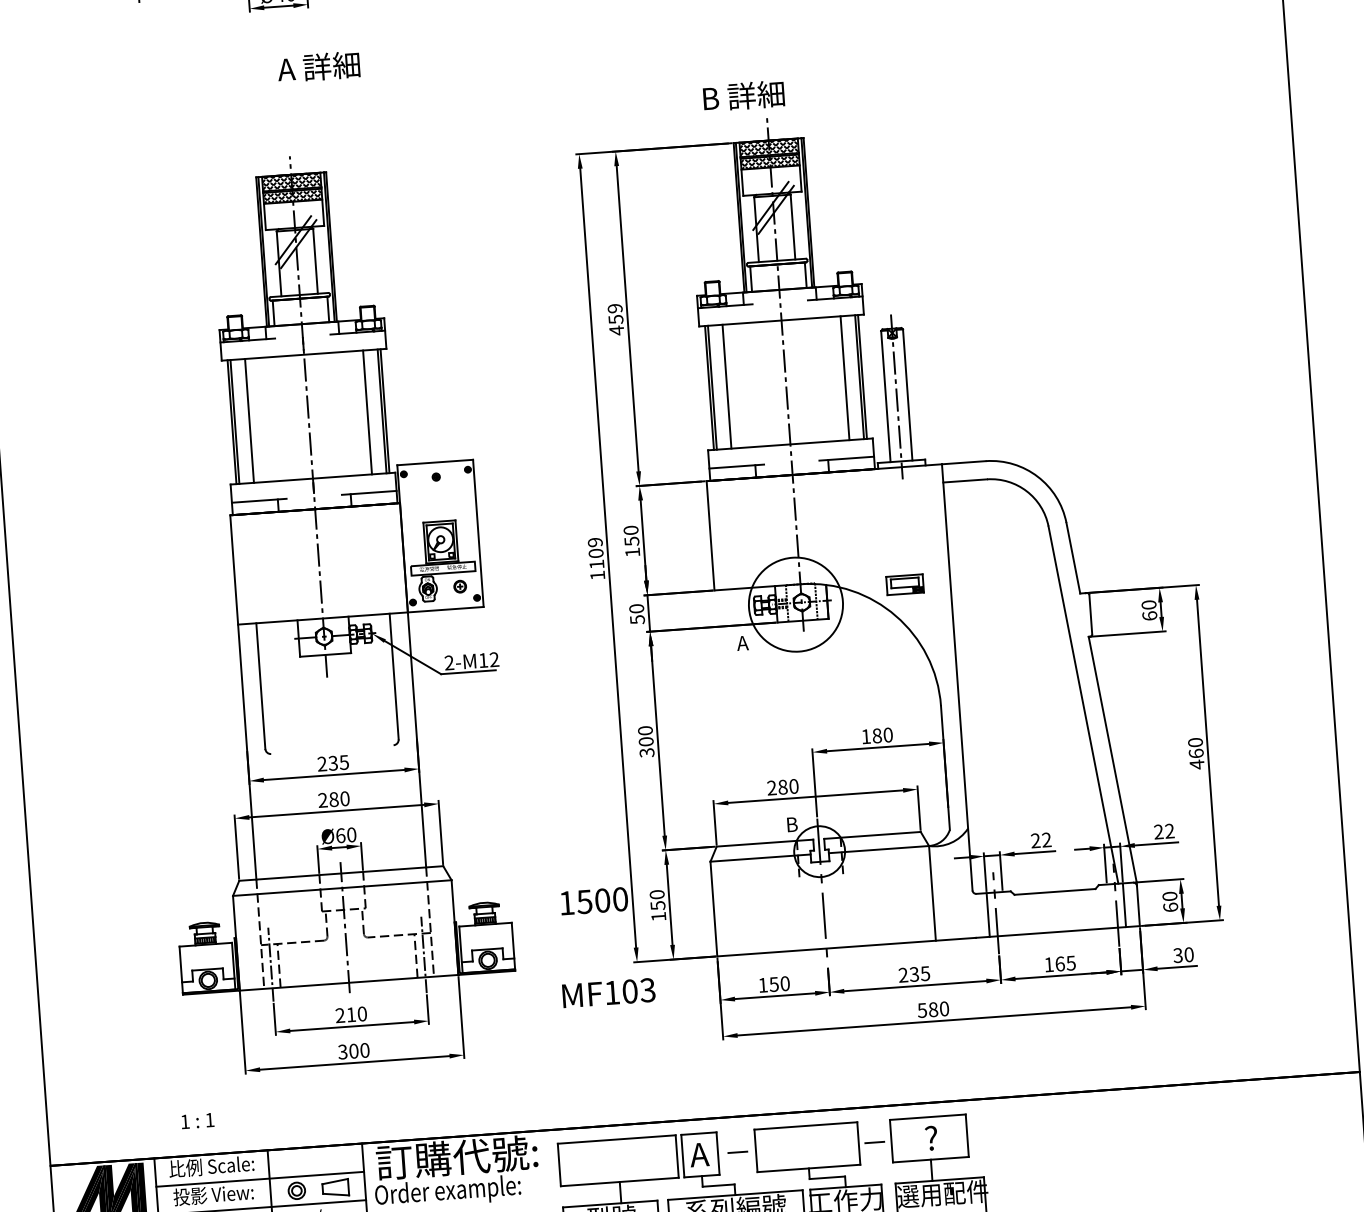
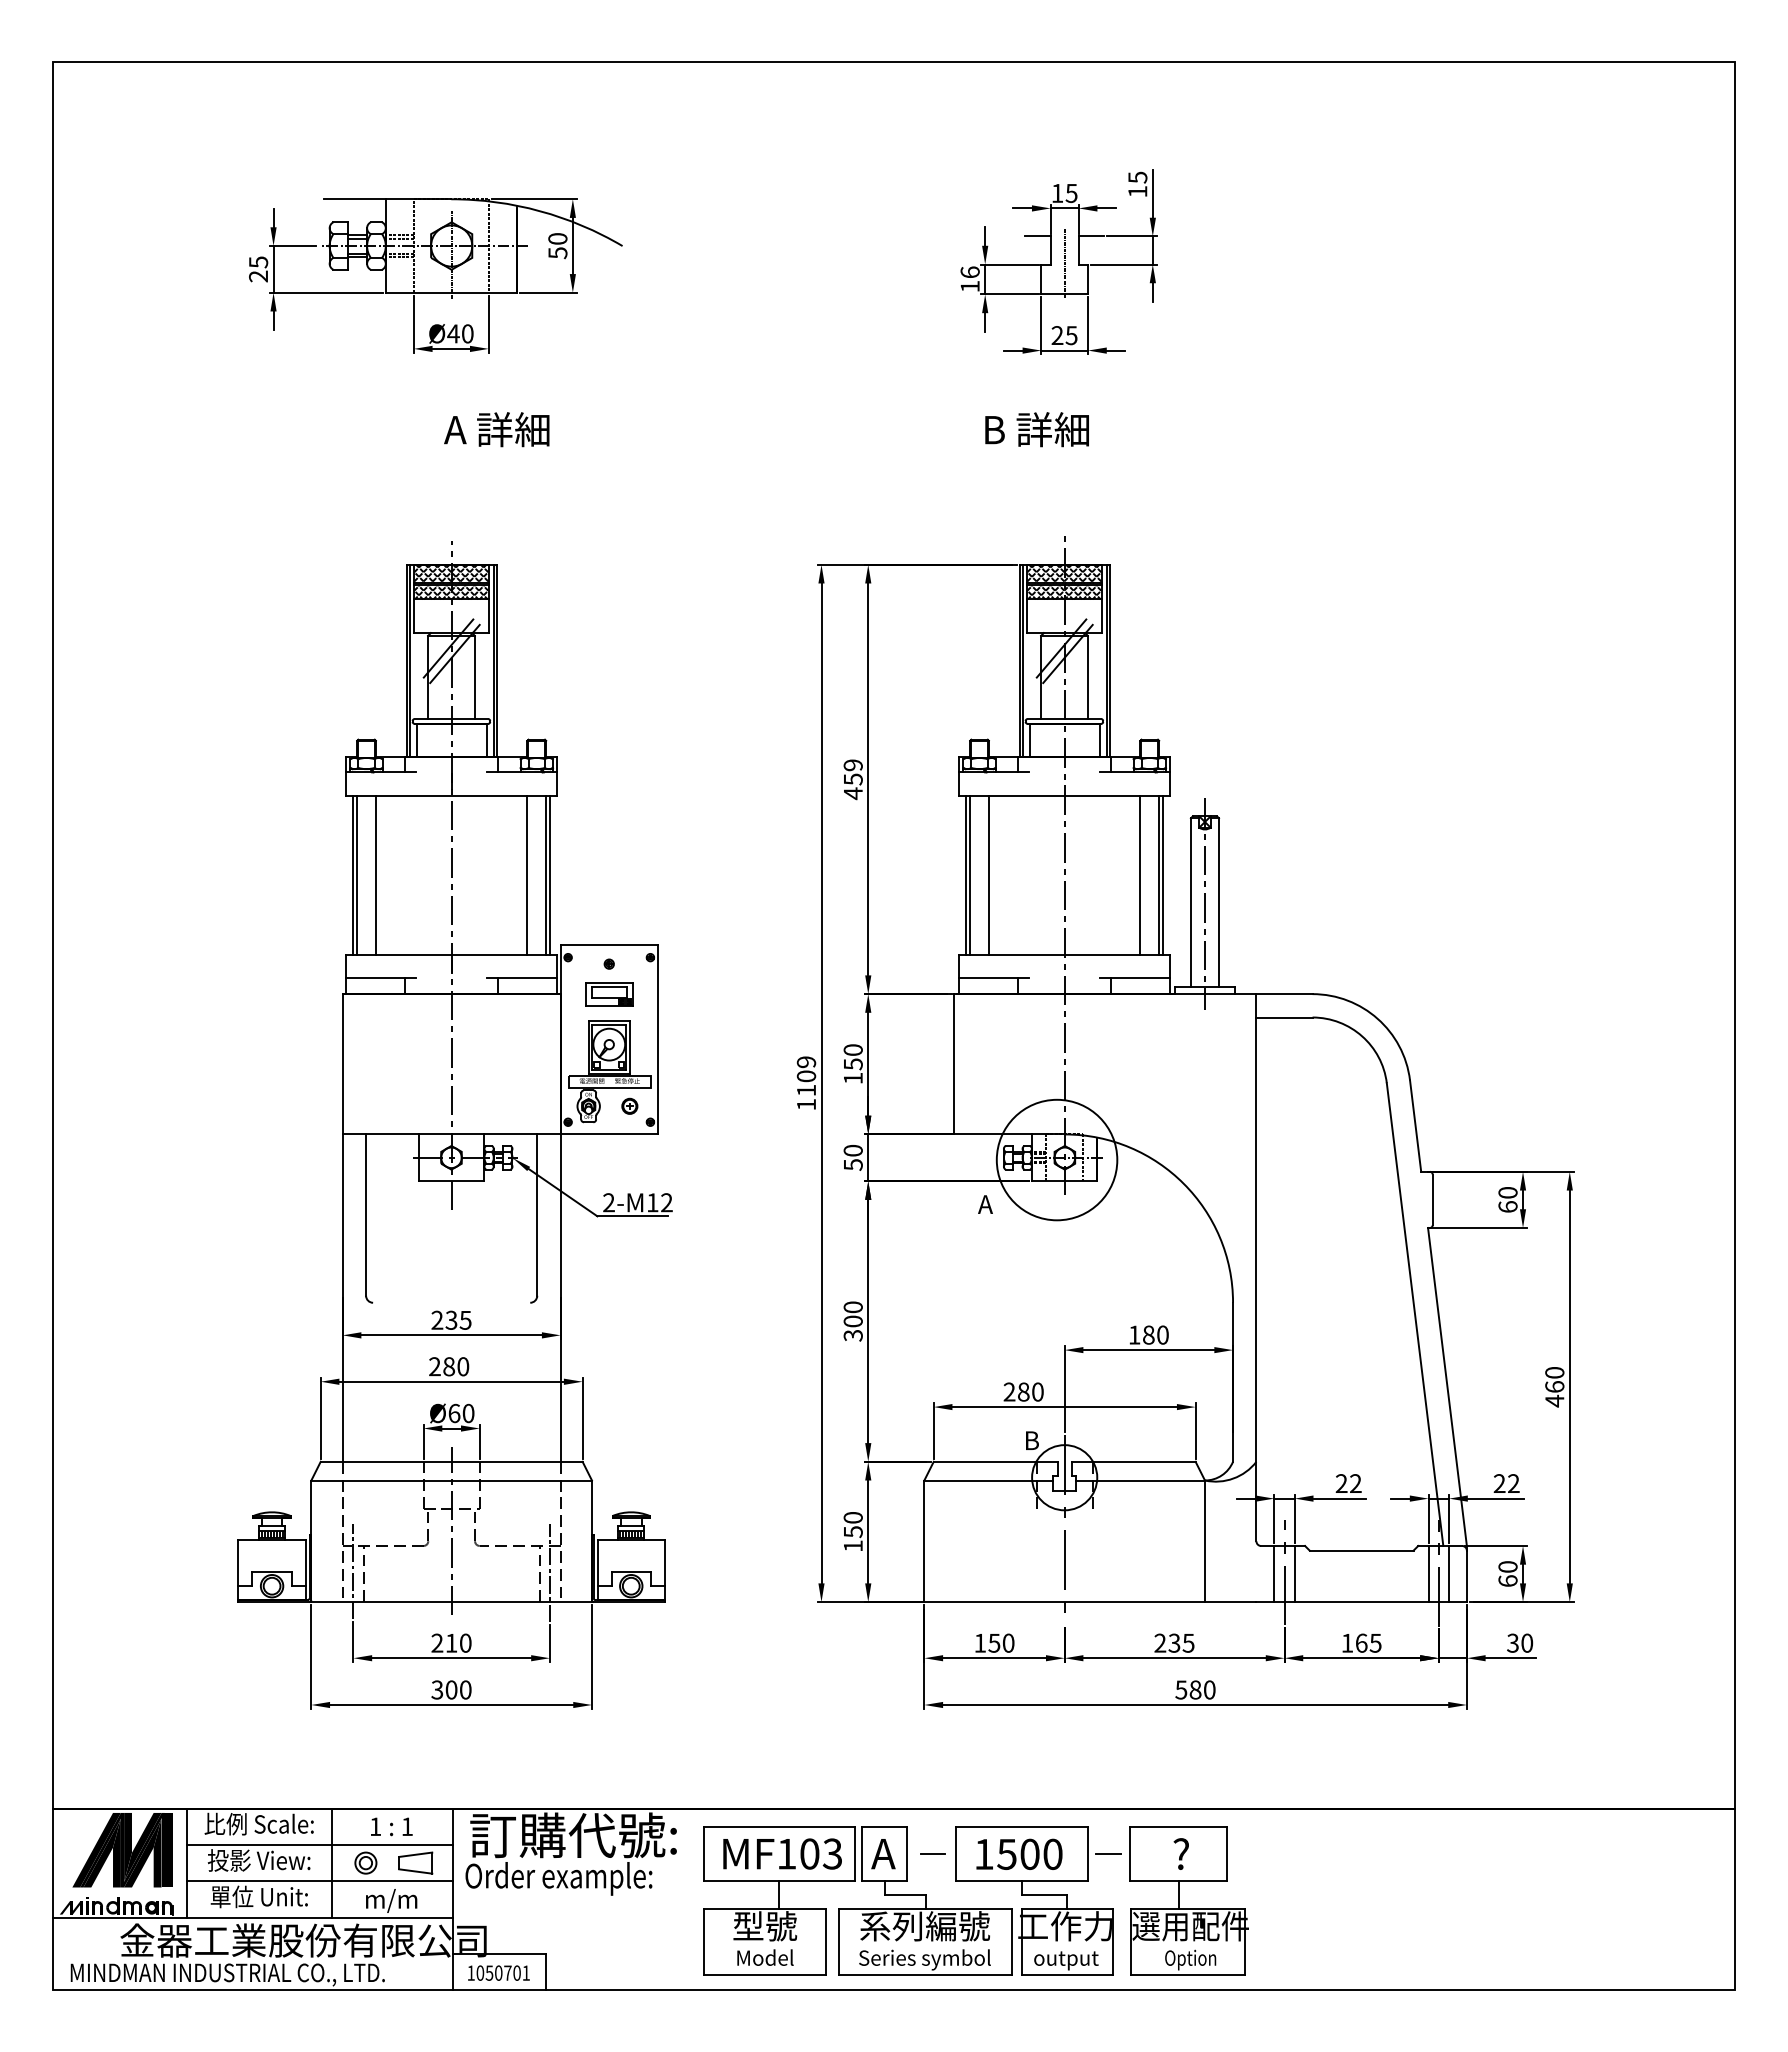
text: (743, 95) -> (1036, 429), moved
part: (905, 584) -> (609, 994), moved
text: (594, 900) -> (1019, 1853), moved
line: (1108, 905) -> (1428, 1573), added
line: (1003, 913) -> (1294, 1573), added
text: (608, 992) -> (782, 1853), moved
text: (197, 1120) -> (391, 1826), moved

